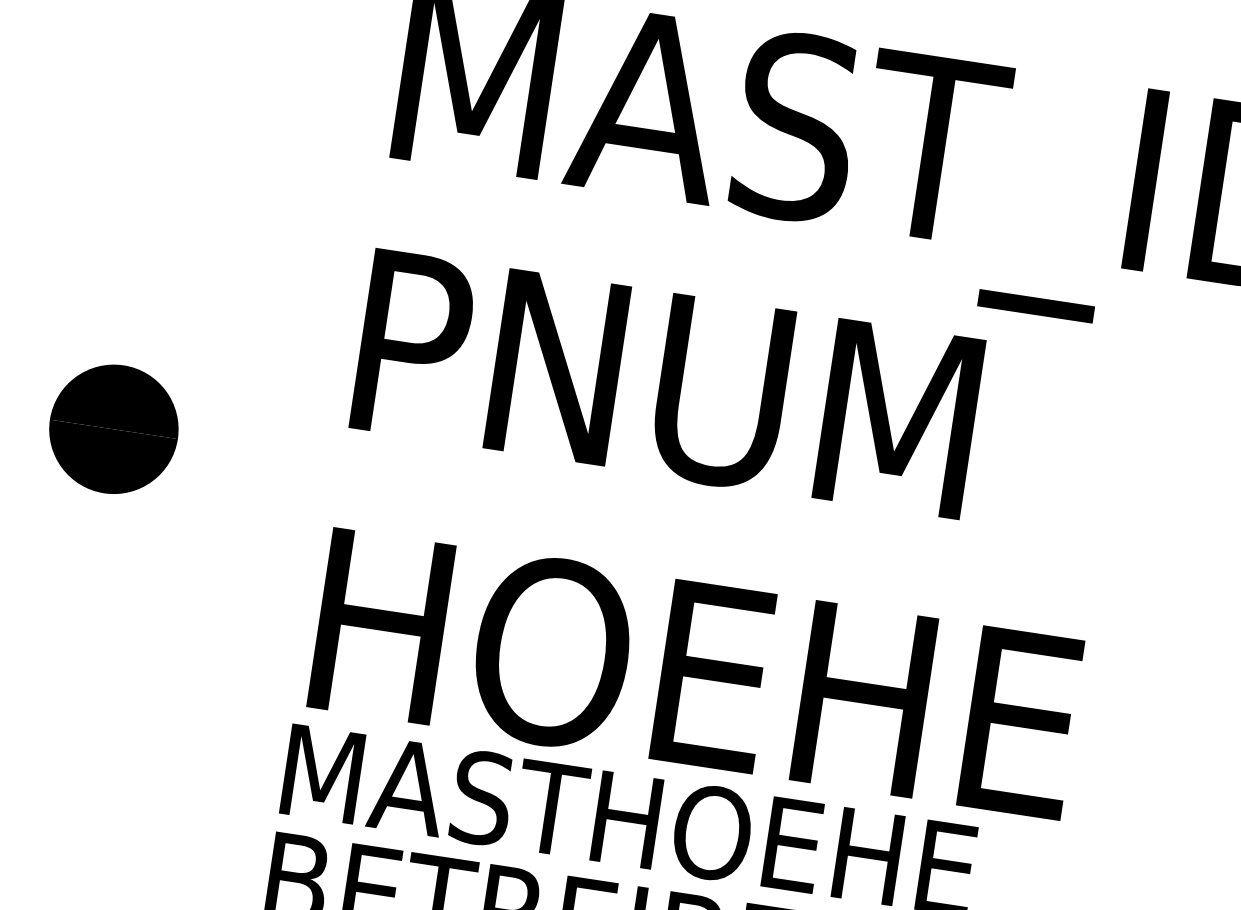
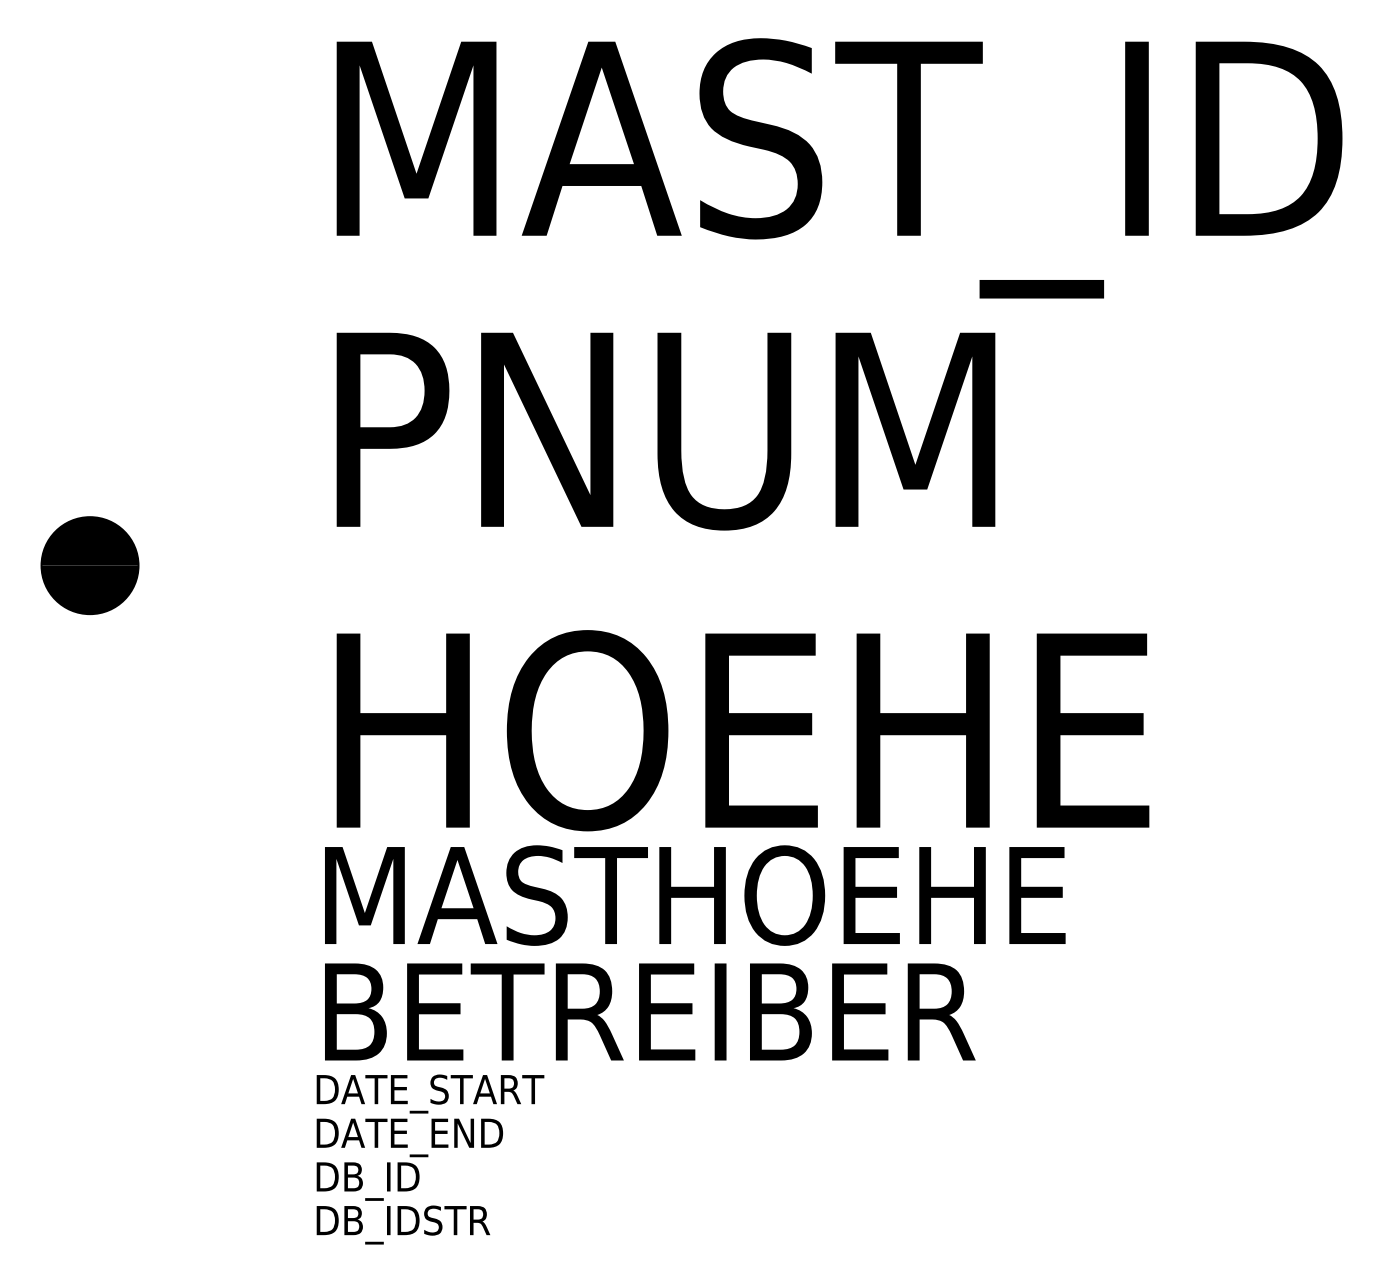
part: (113, 429) -> (89, 565), size x0.71

